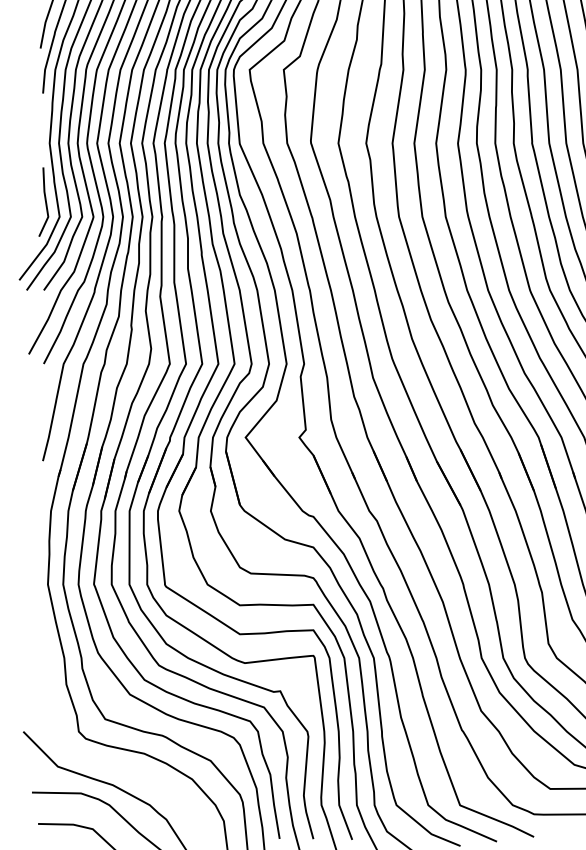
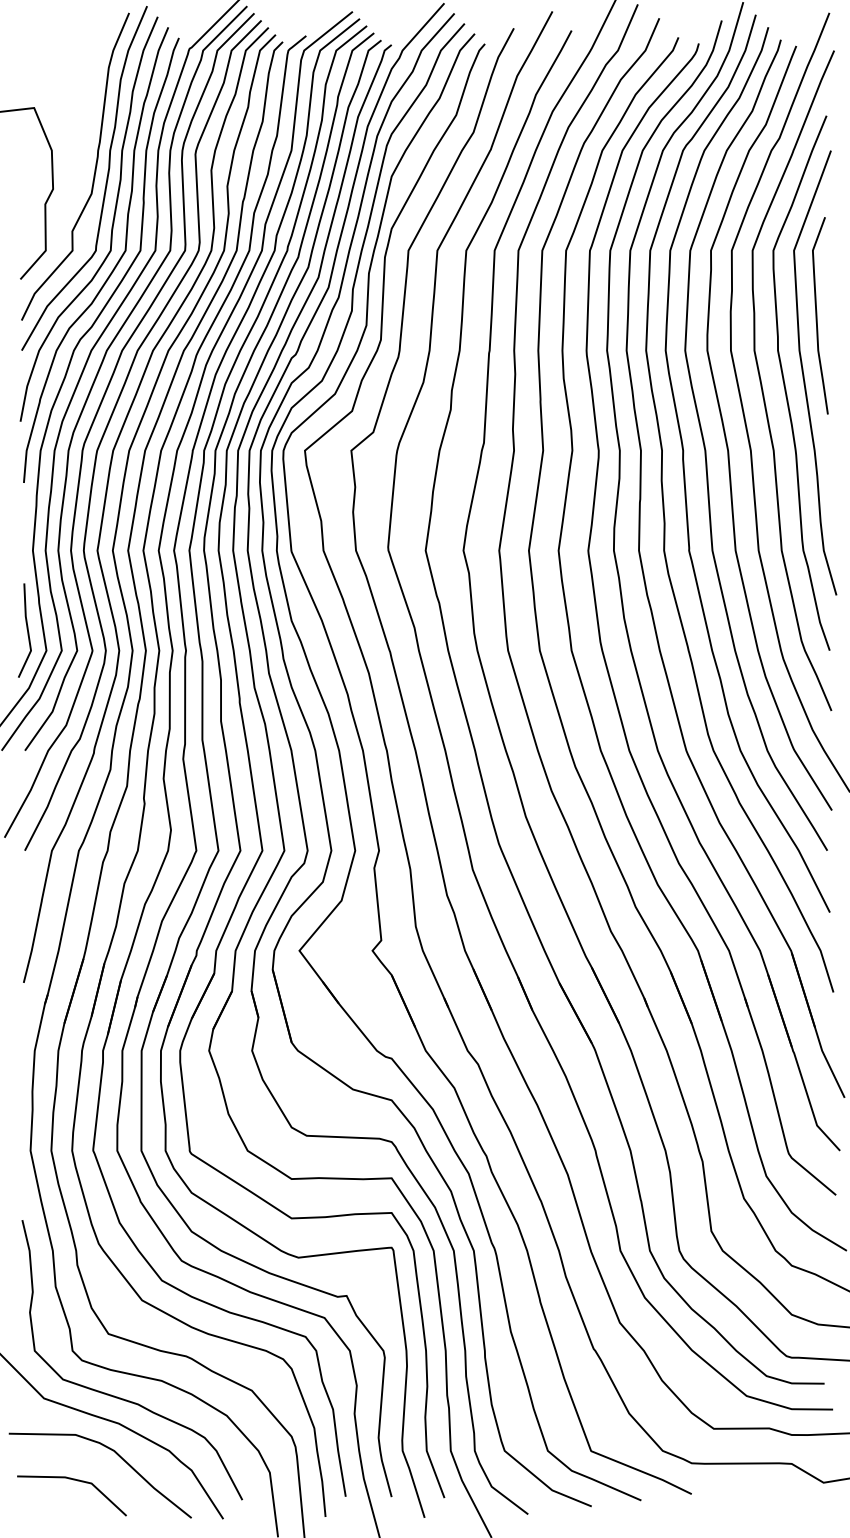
curve: (114, 765) -> (120, 1397), added

